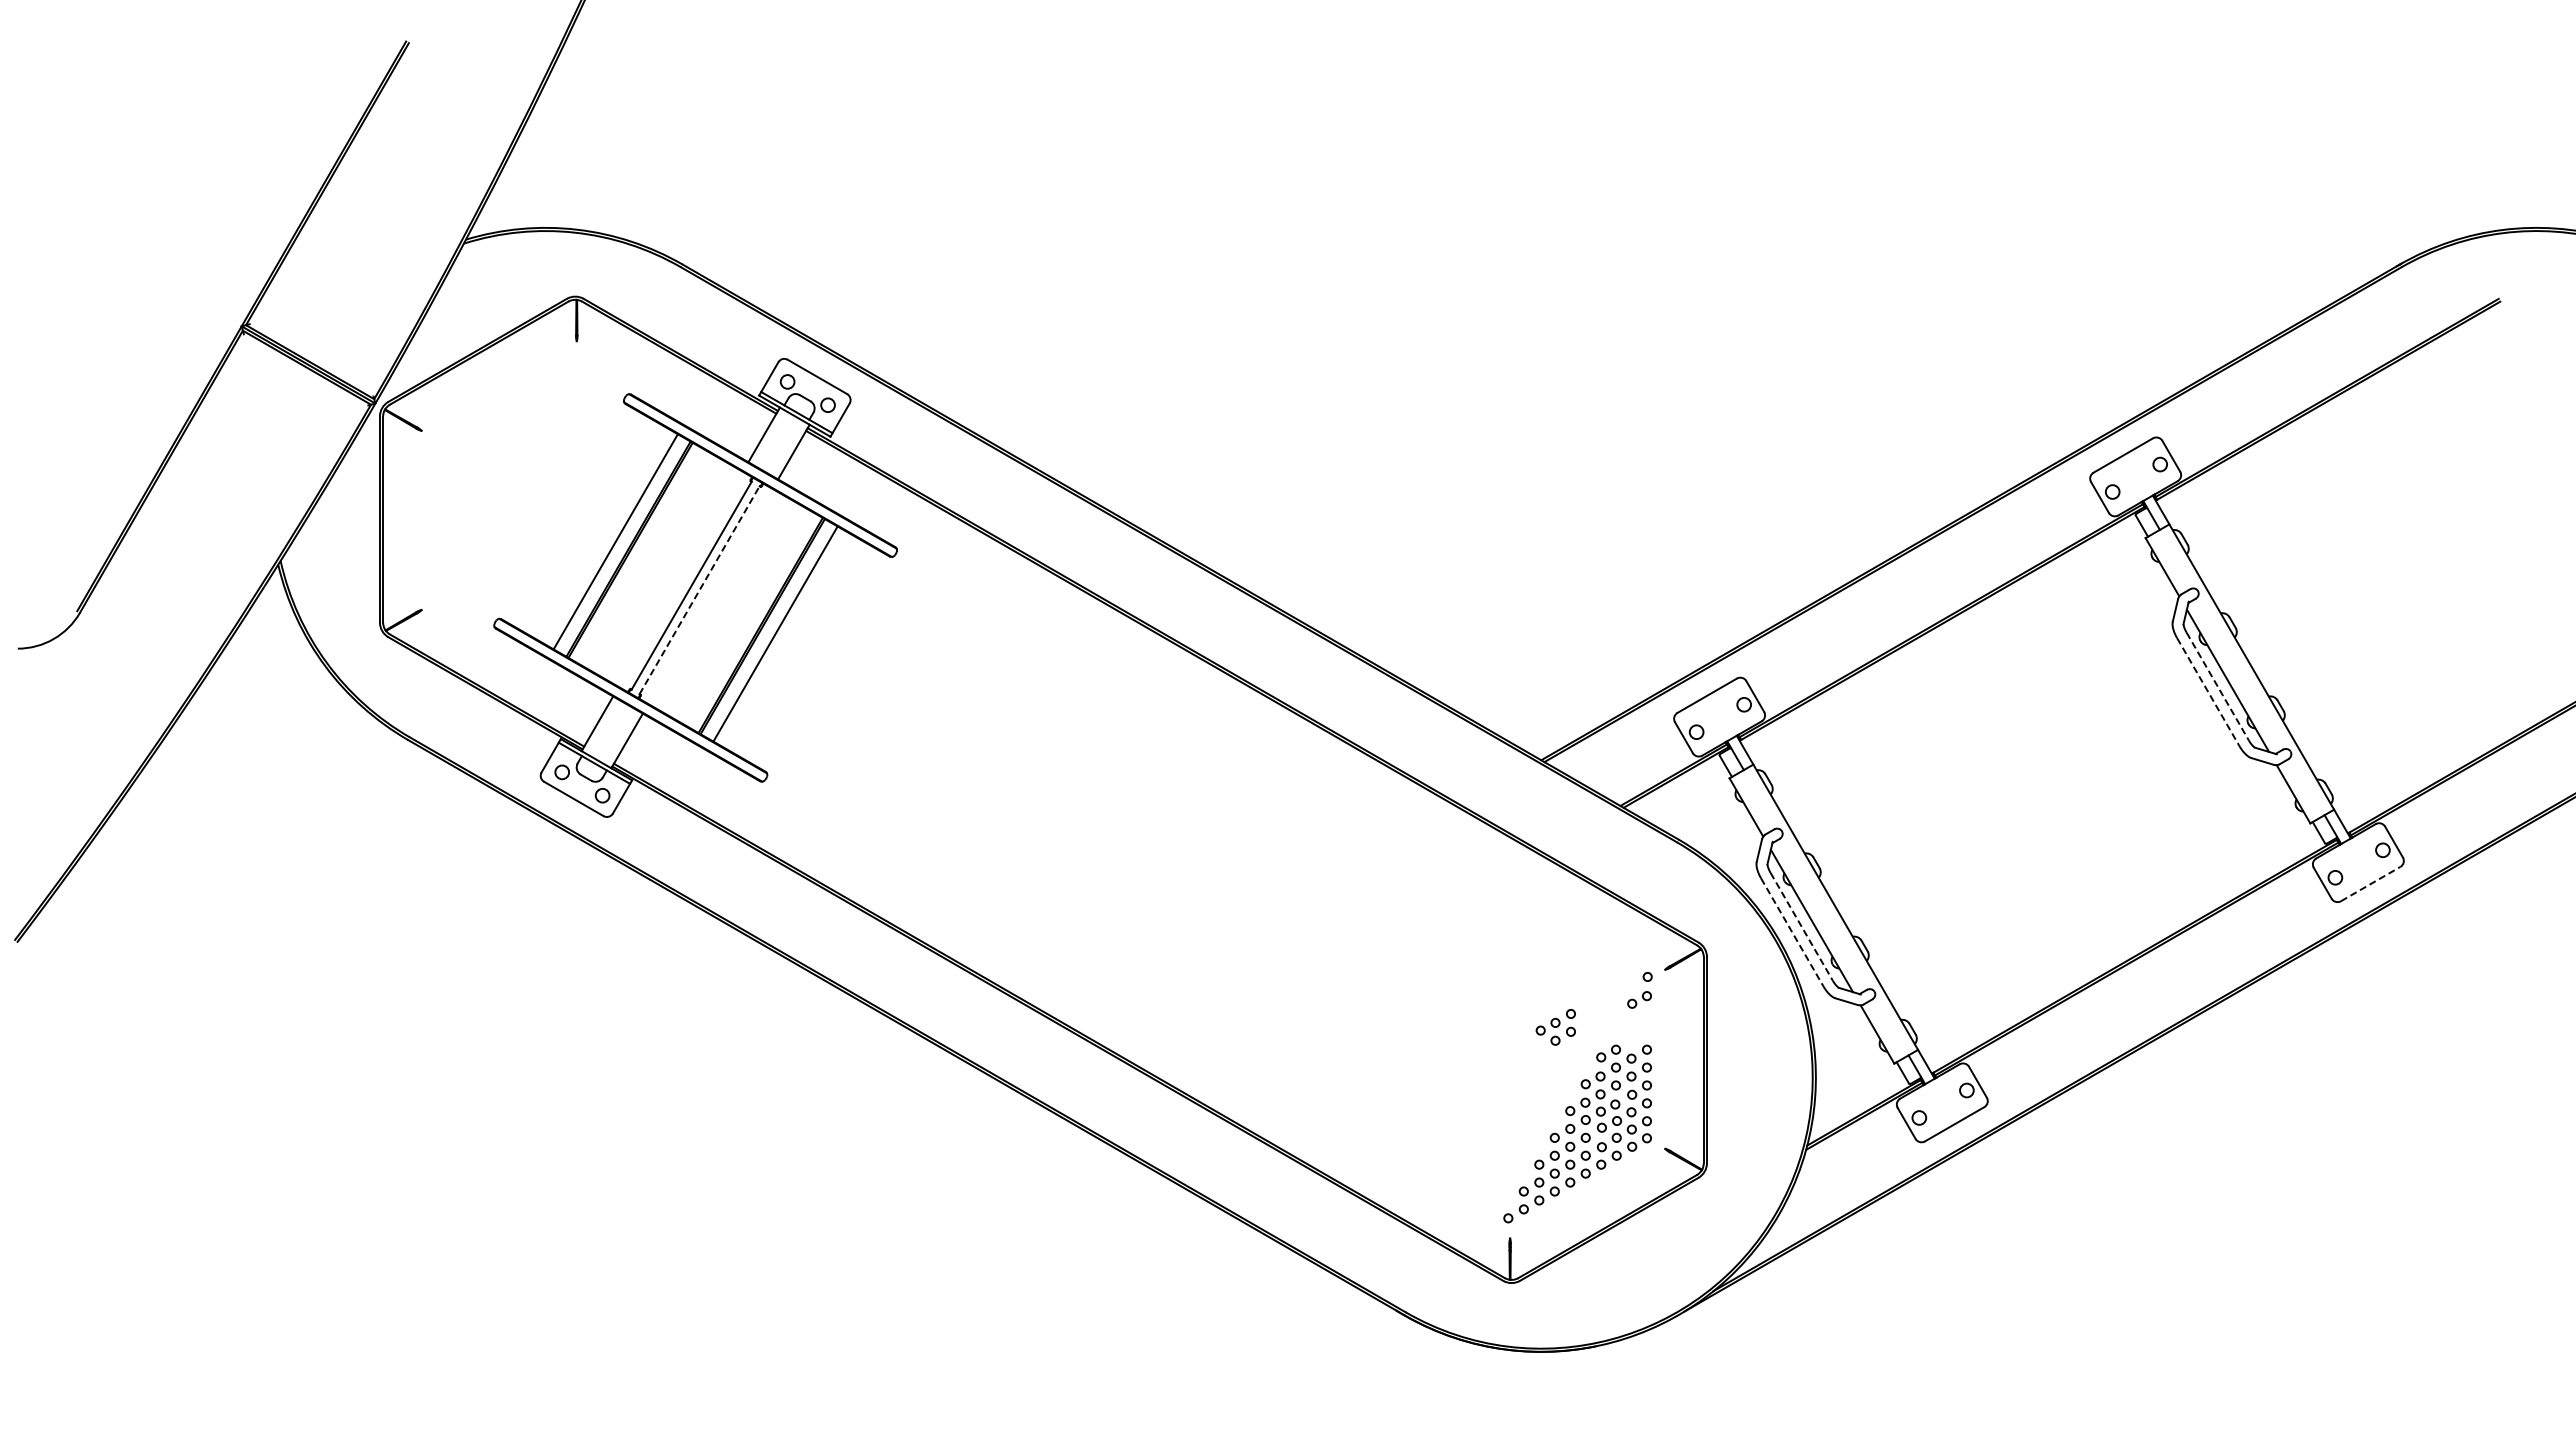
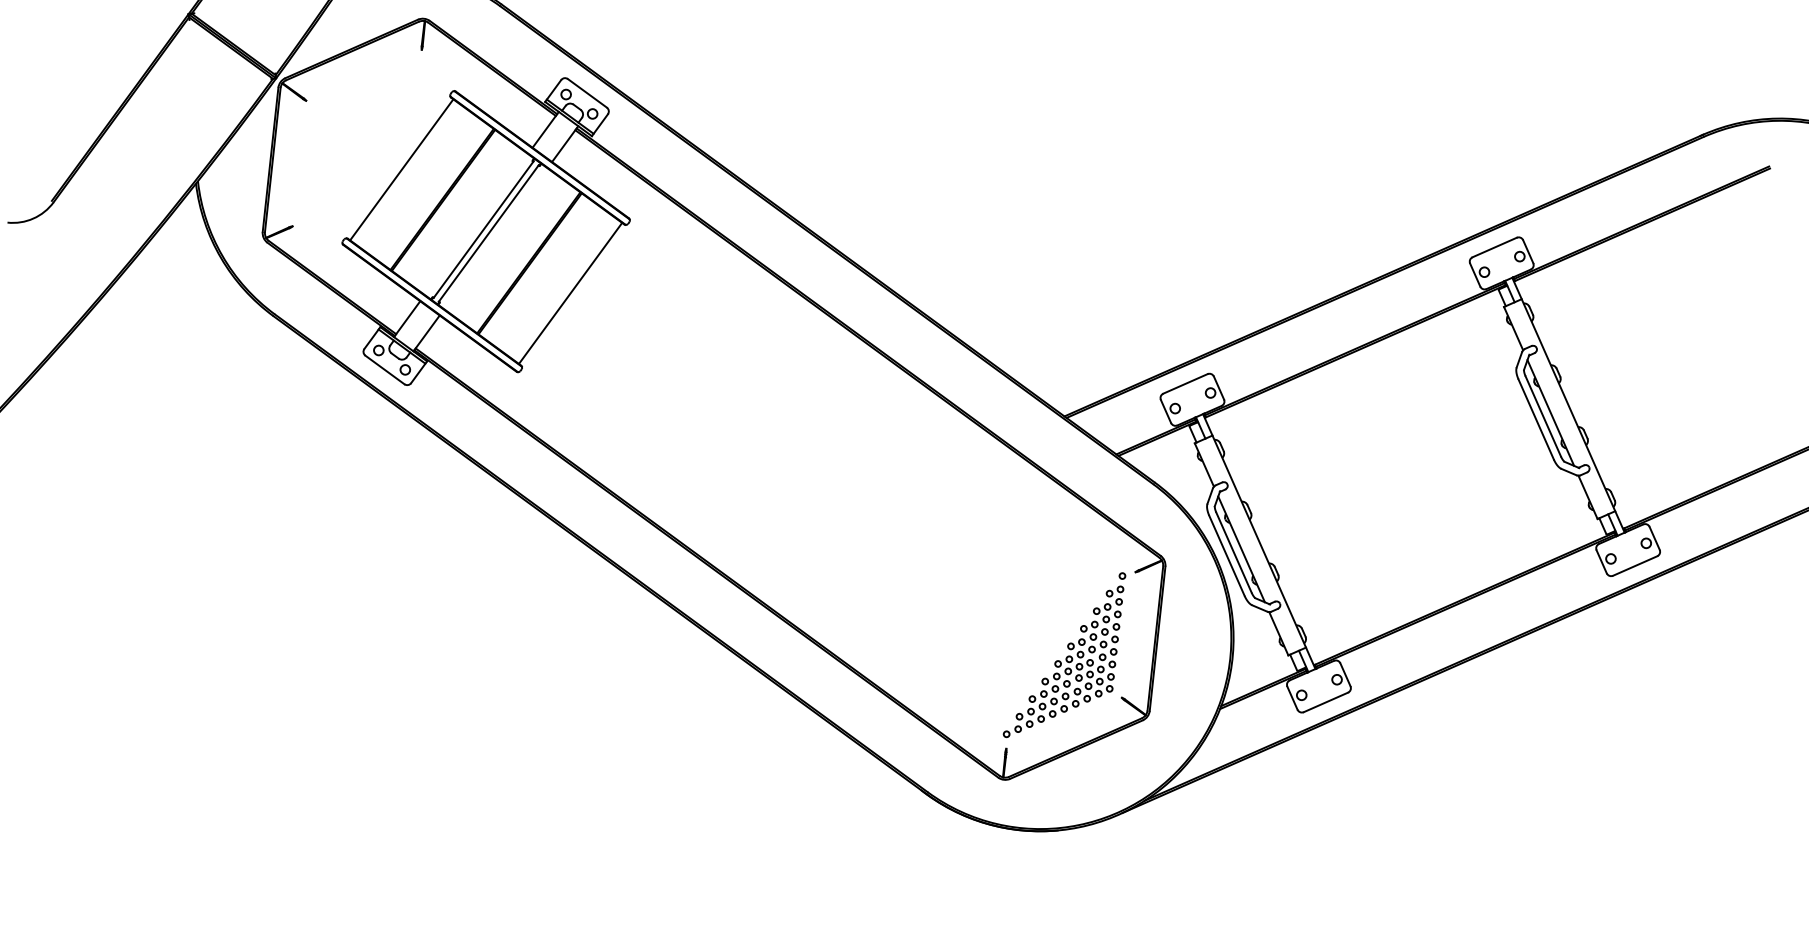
line: (615, 541) -> (401, 169), moved
line: (699, 589) -> (488, 233), dashed -> solid
line: (775, 633) -> (570, 292), moved
line: (2218, 687) -> (1543, 416), dashed -> solid
line: (2208, 692) -> (1536, 419), dashed -> solid
line: (2371, 883) -> (1635, 565), dashed -> solid
line: (1802, 927) -> (1234, 553), dashed -> solid
line: (1792, 932) -> (1227, 555), dashed -> solid
part: (1555, 1027) -> (1107, 610), moved

